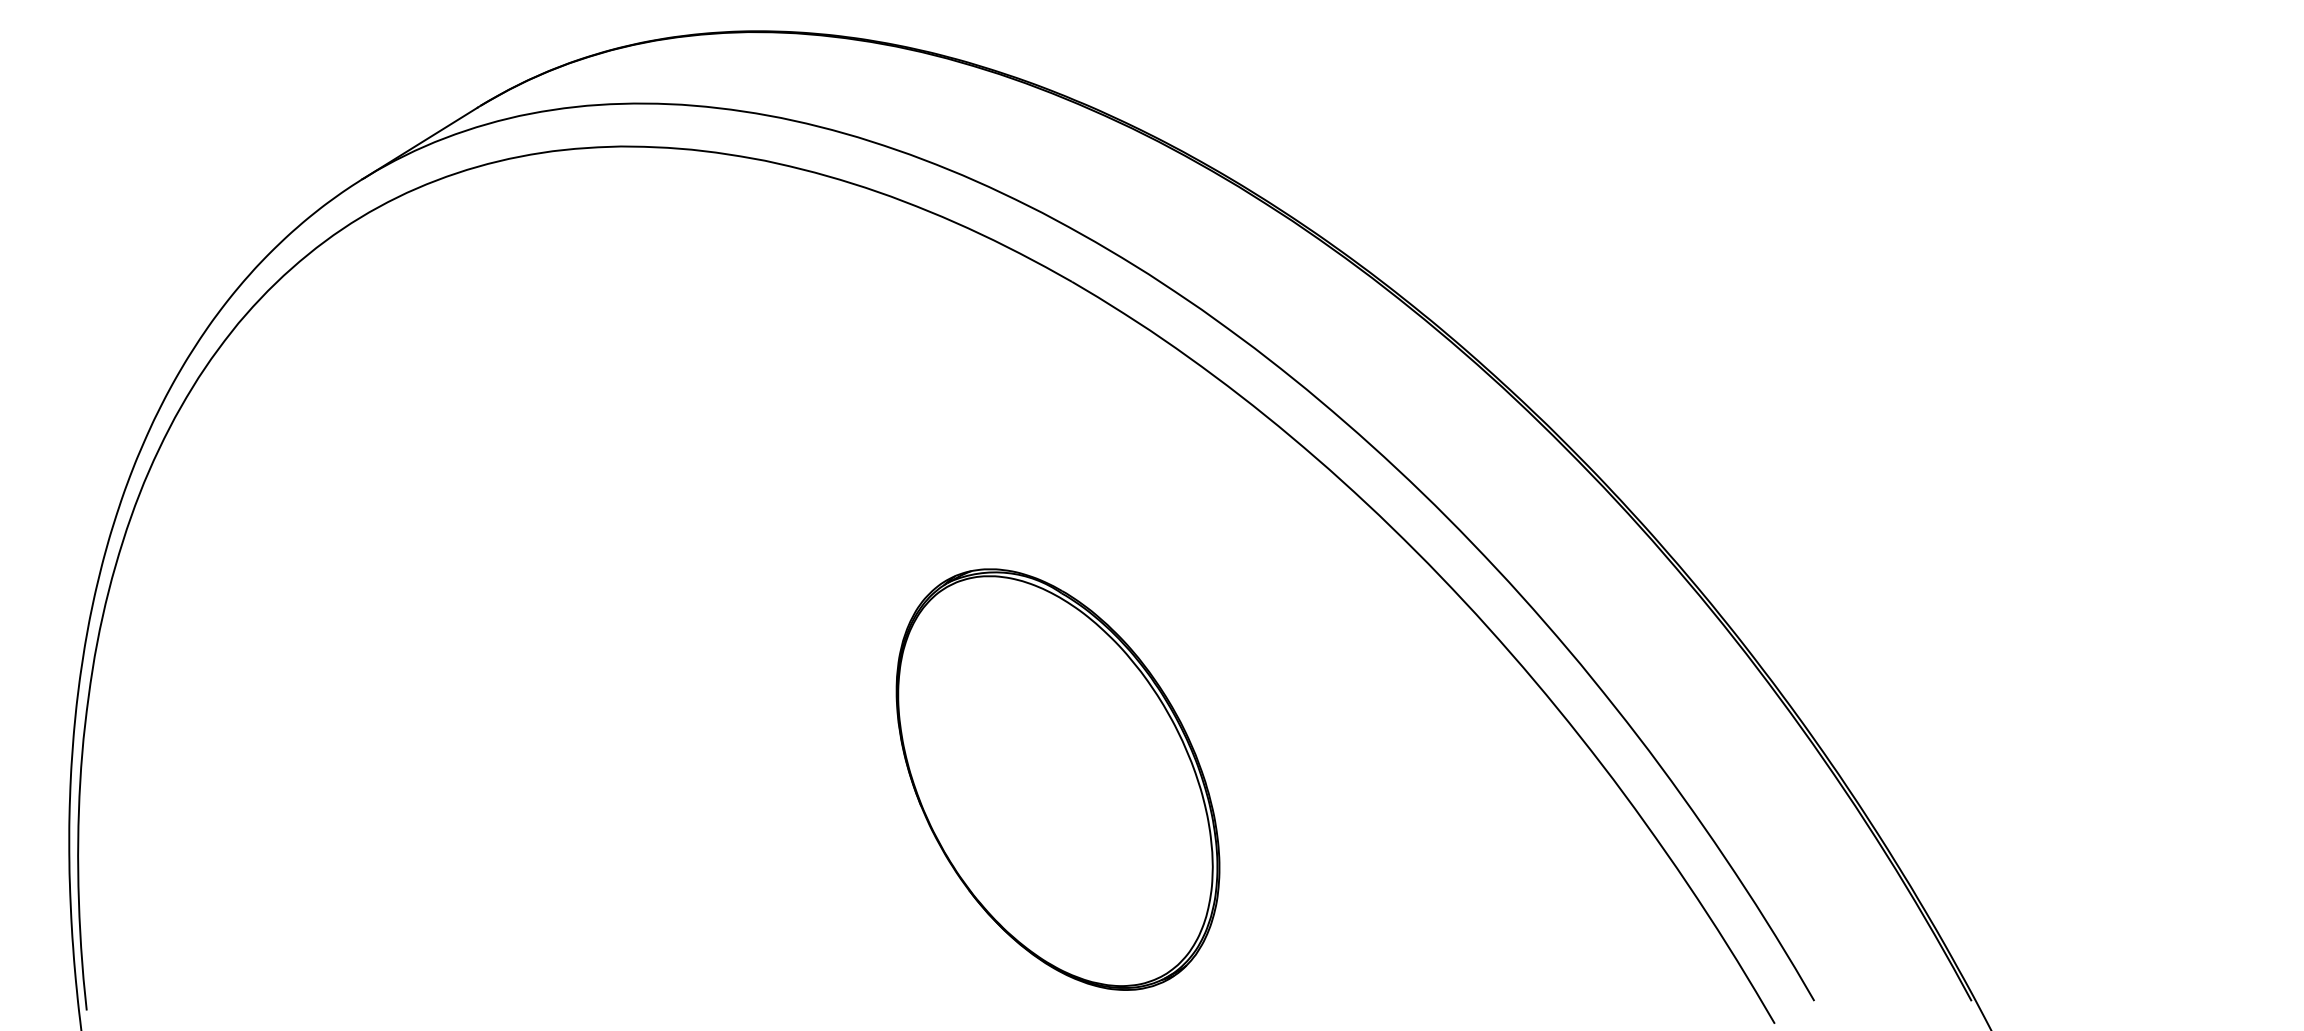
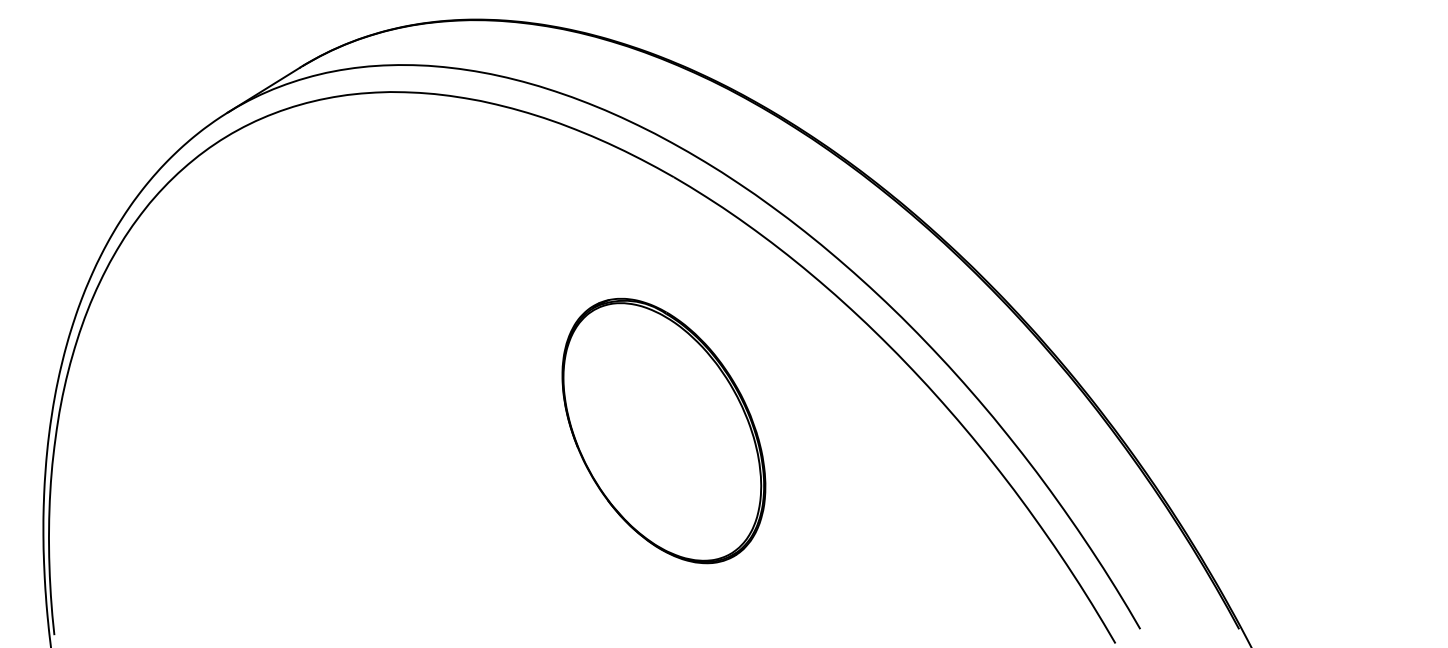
part: (1057, 780) -> (663, 431), moved

